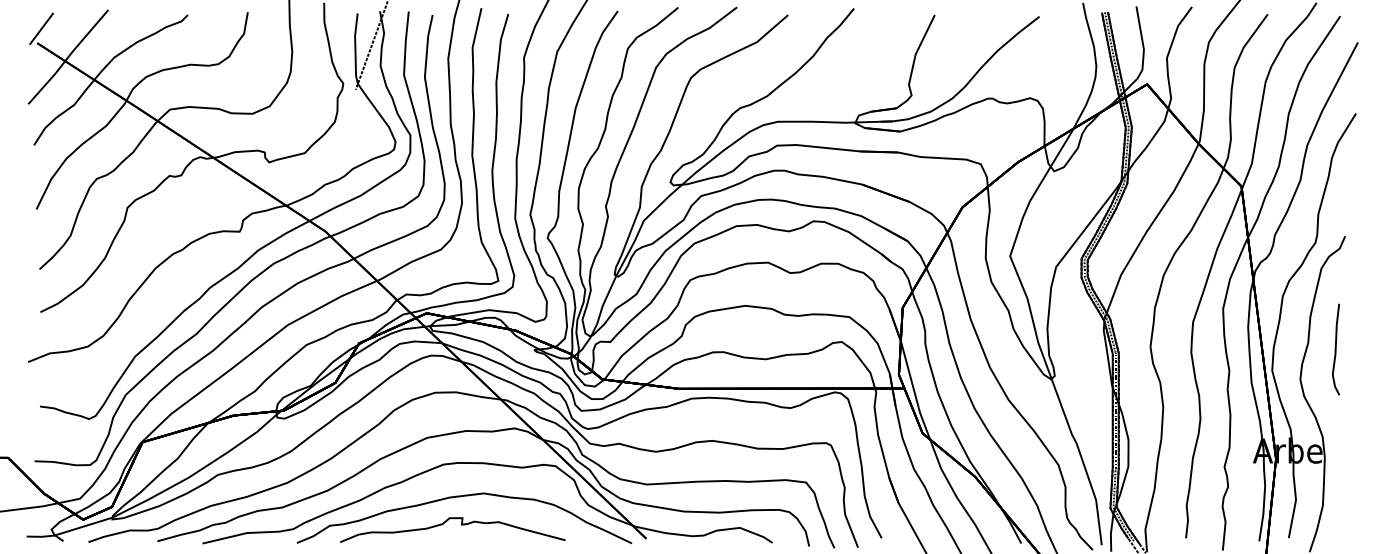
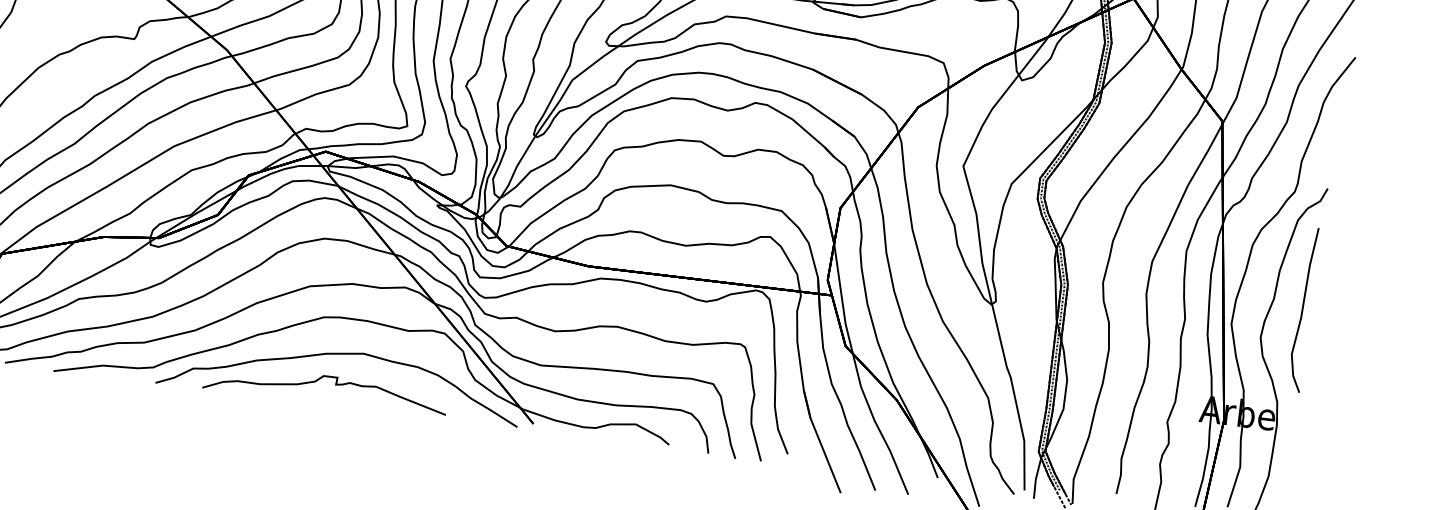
part: (1335, 349) -> (1302, 309), size x1.67

